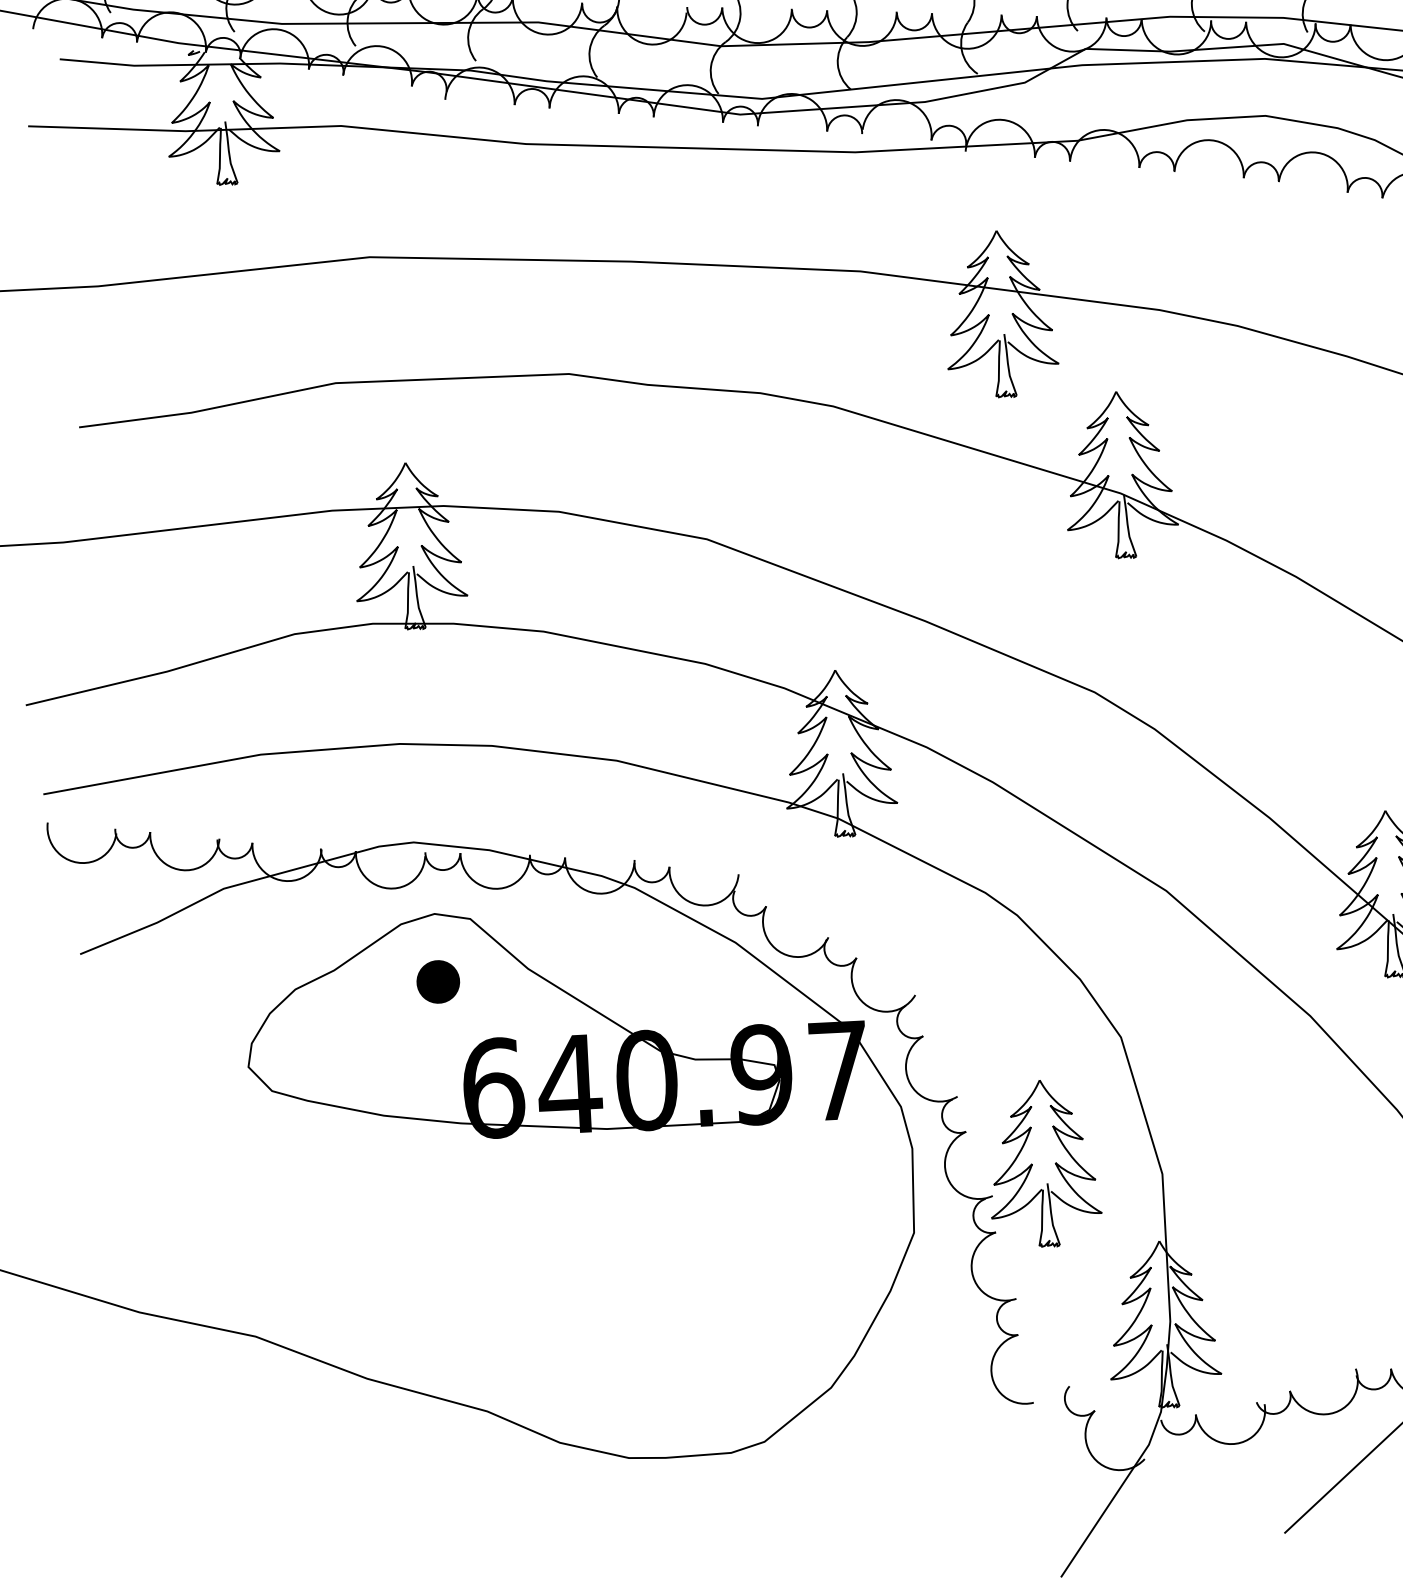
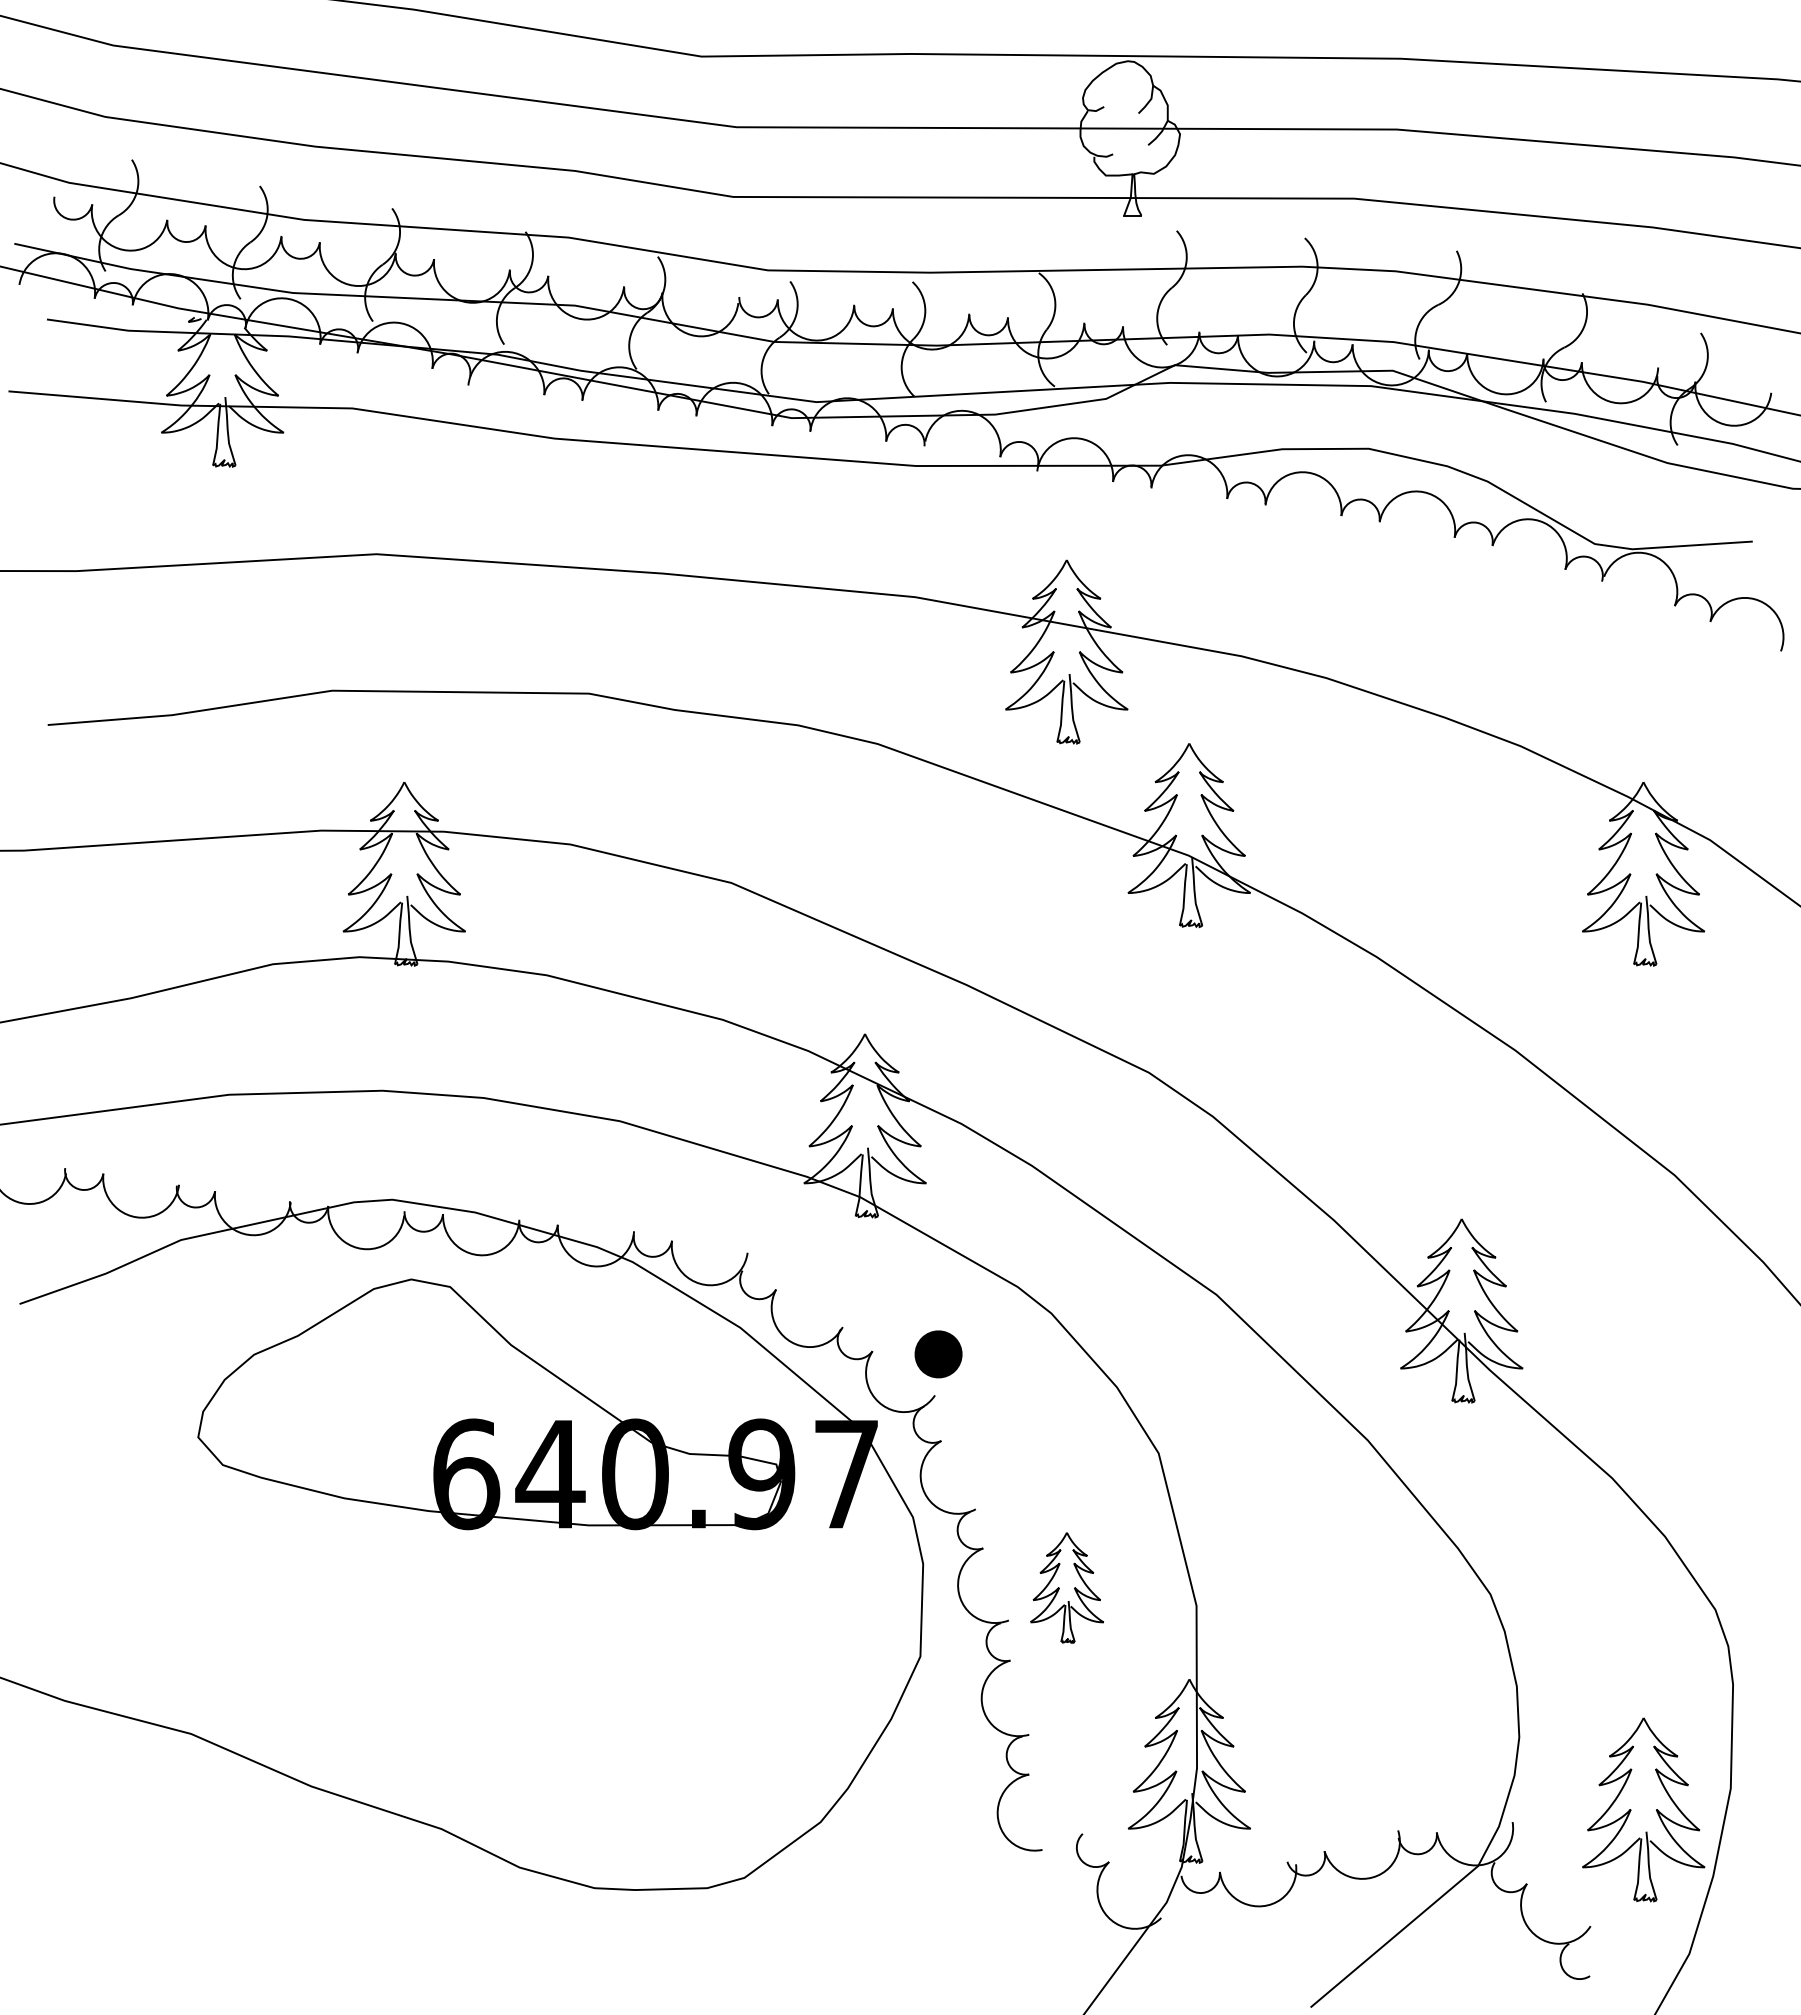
part: (438, 982) -> (938, 1354), moved
part: (1043, 1163) -> (1066, 1587), size x0.6

